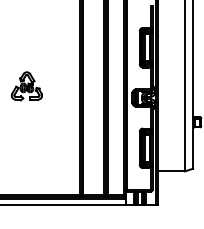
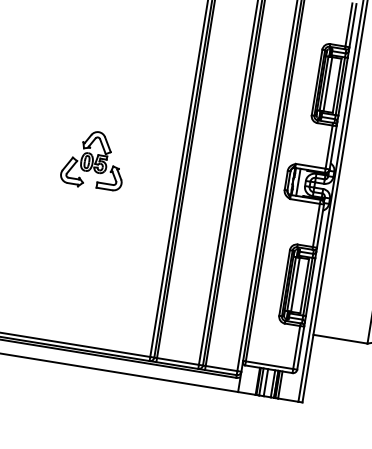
part: (26, 86) -> (93, 160), moved

